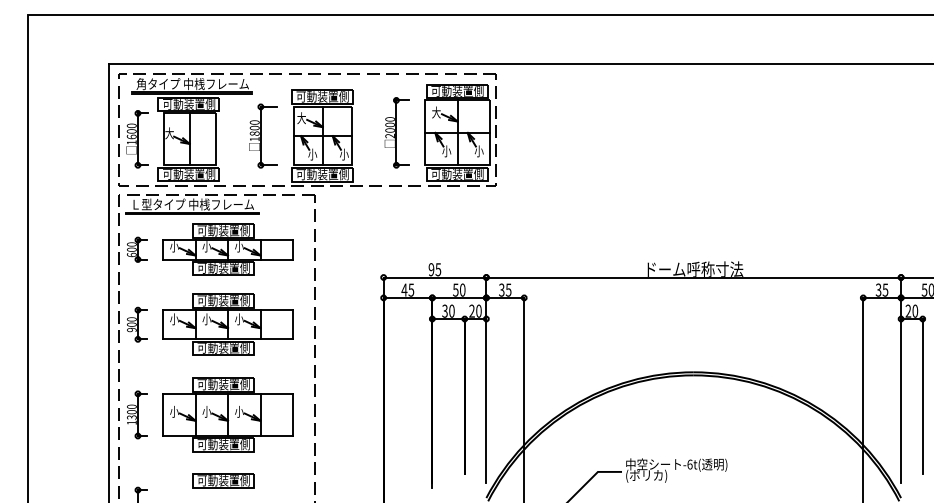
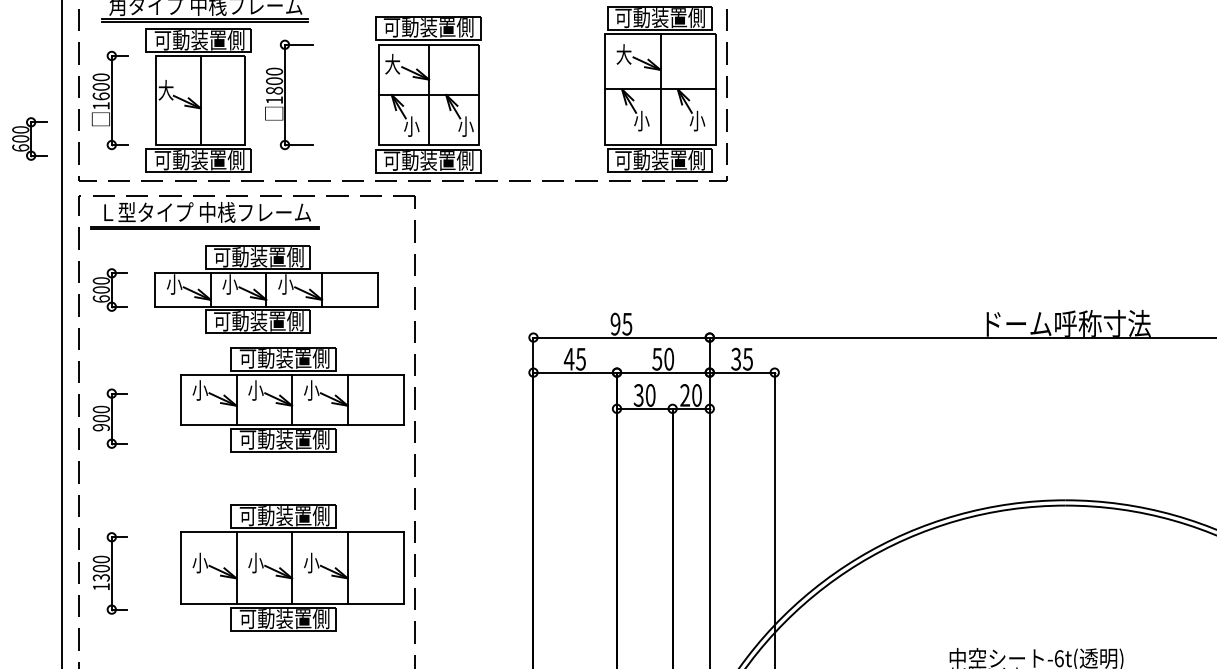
part: (396, 132) -> (555, 88), removed
part: (263, 135) -> (289, 93), moved
part: (90, 161) -> (30, 138), added
part: (227, 324) -> (291, 399), moved
part: (227, 414) -> (291, 567), moved

